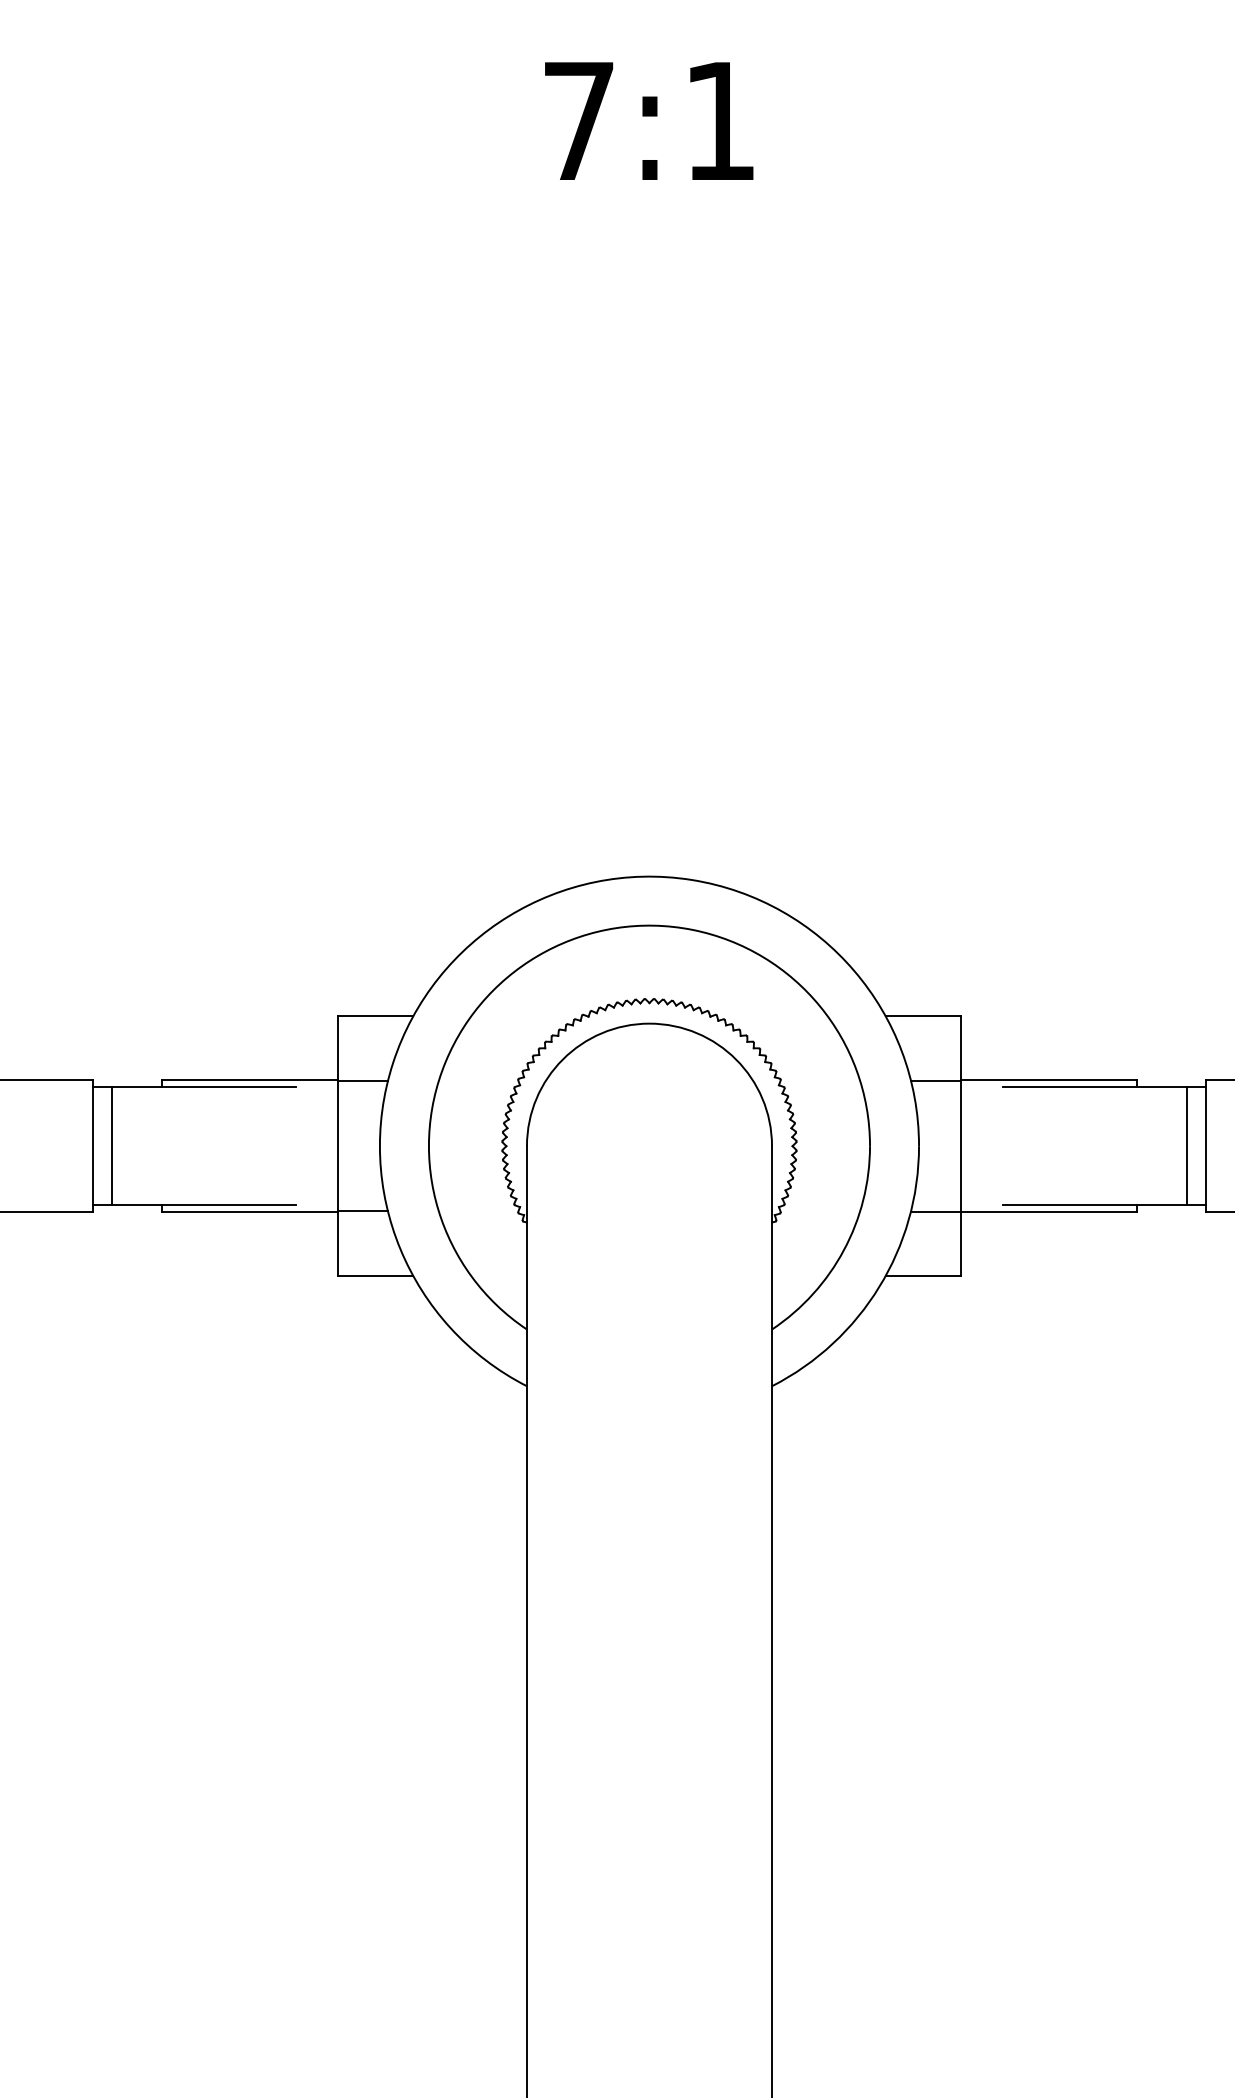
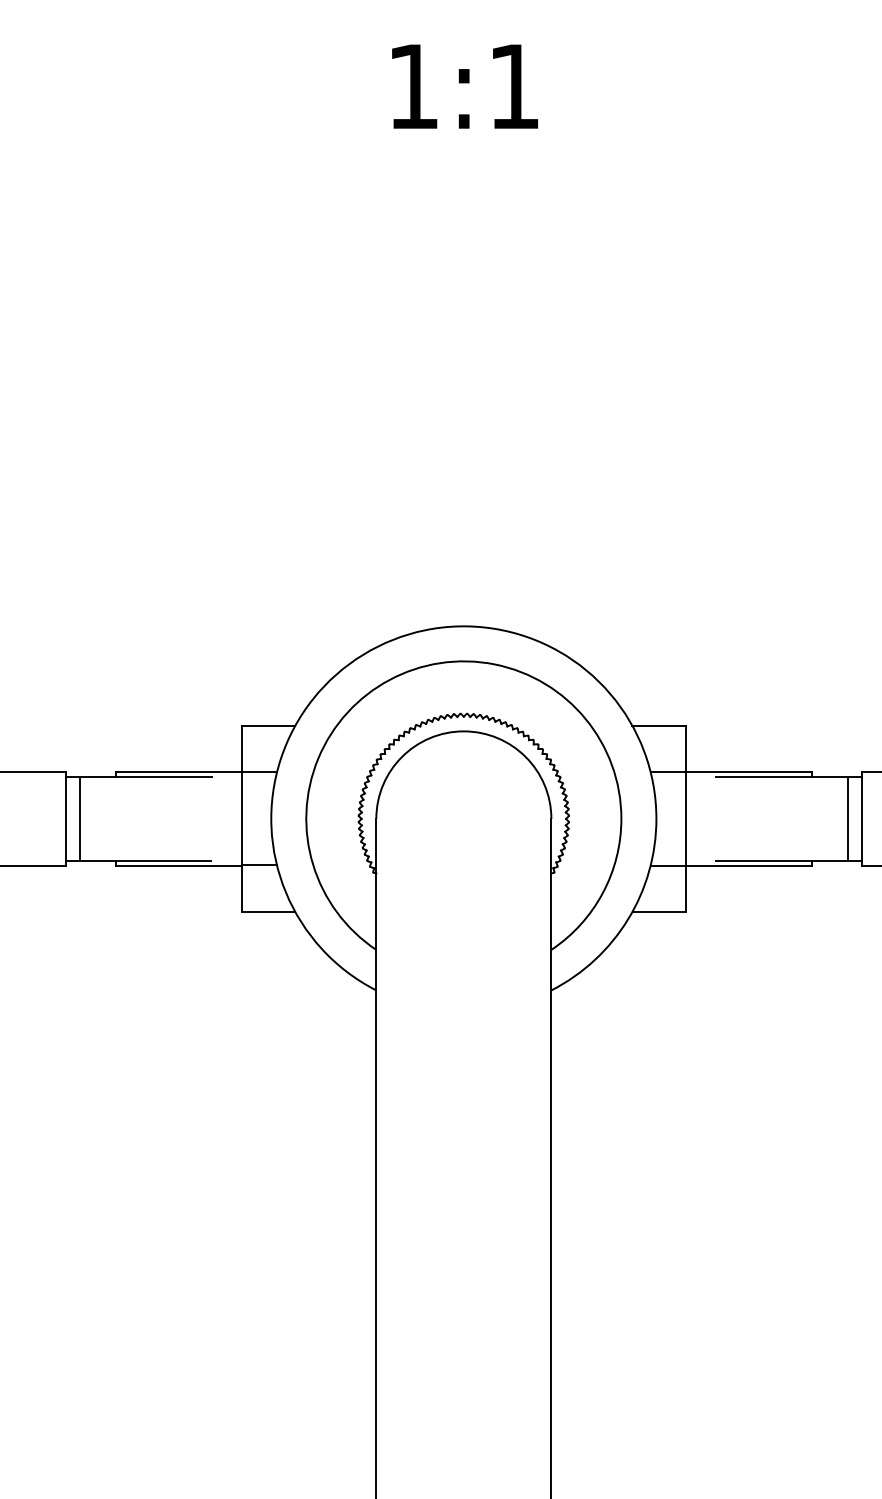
text: (579, 120) -> (413, 86), 7:1 -> 1:1

